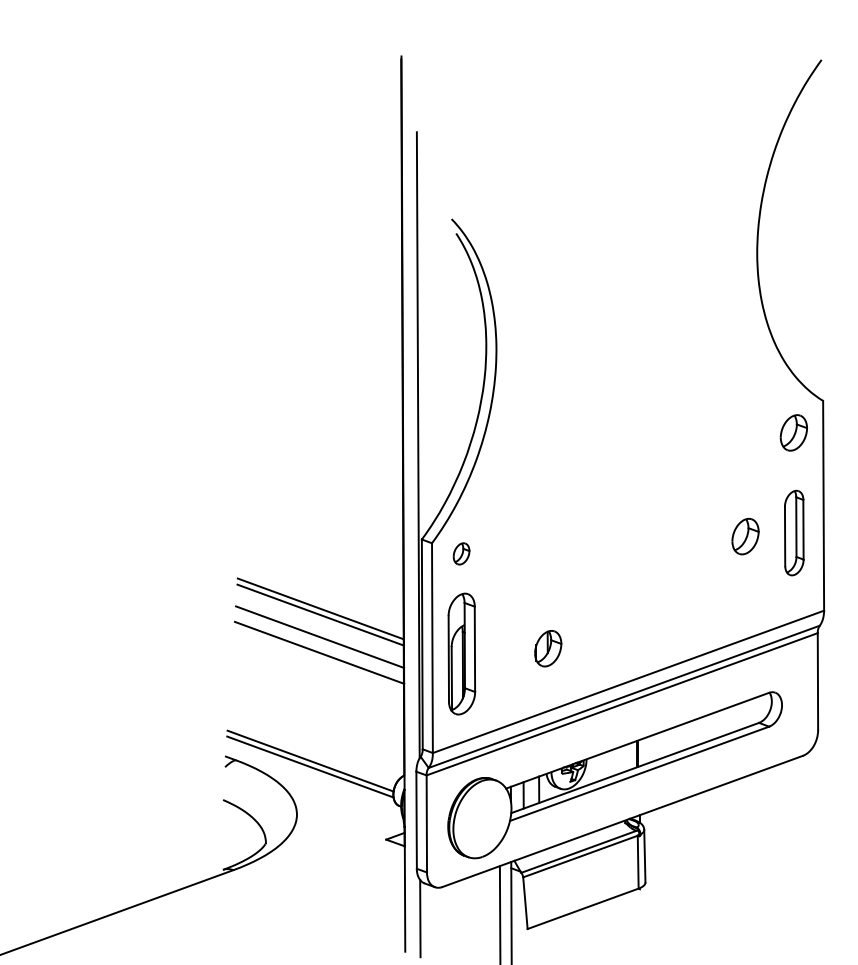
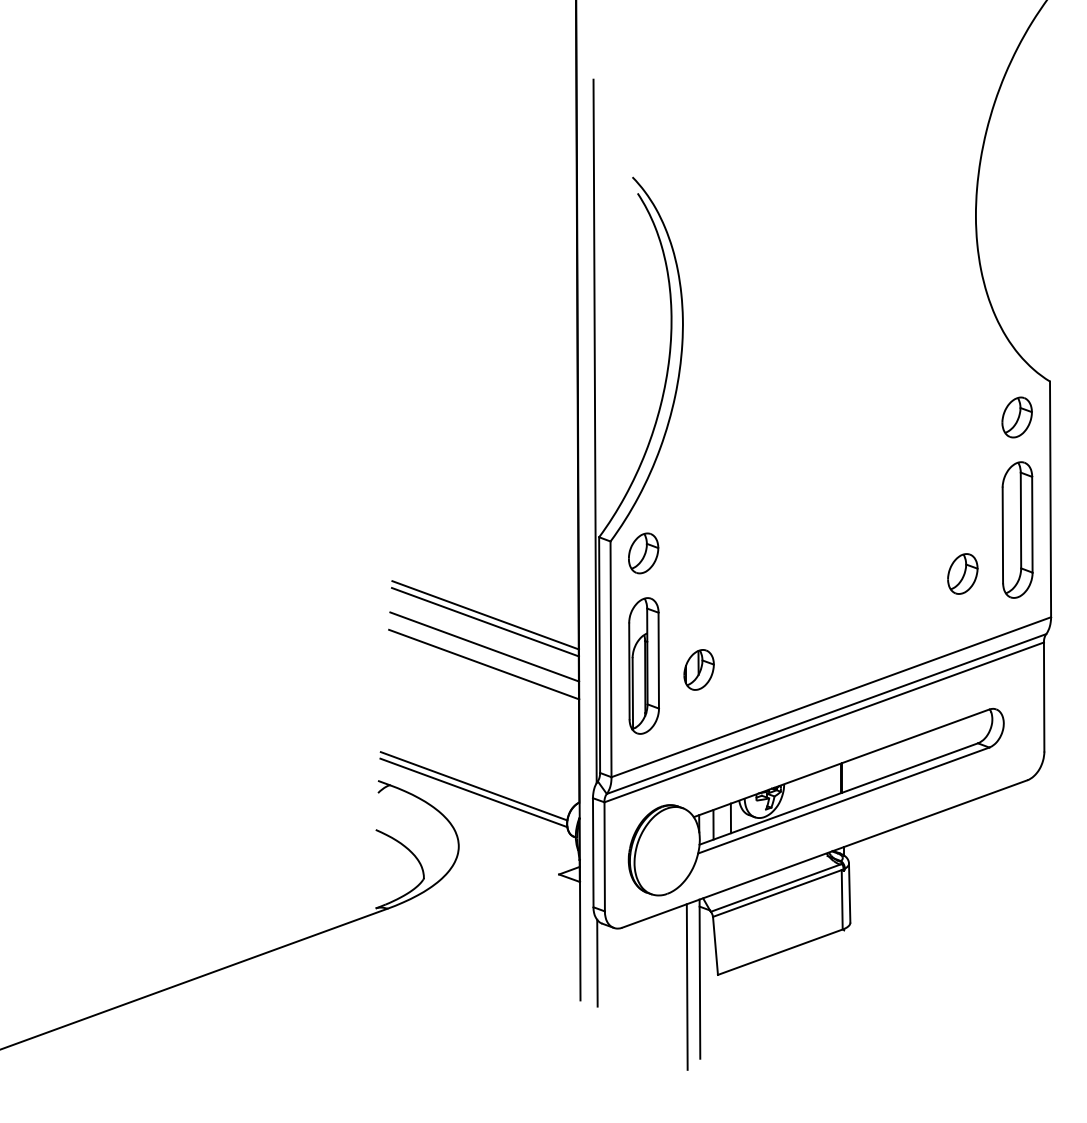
part: (794, 532) -> (1017, 529), size x1.43
part: (745, 536) -> (962, 573), moved
part: (461, 553) -> (643, 553), size x1.67
part: (547, 648) -> (698, 669), moved

